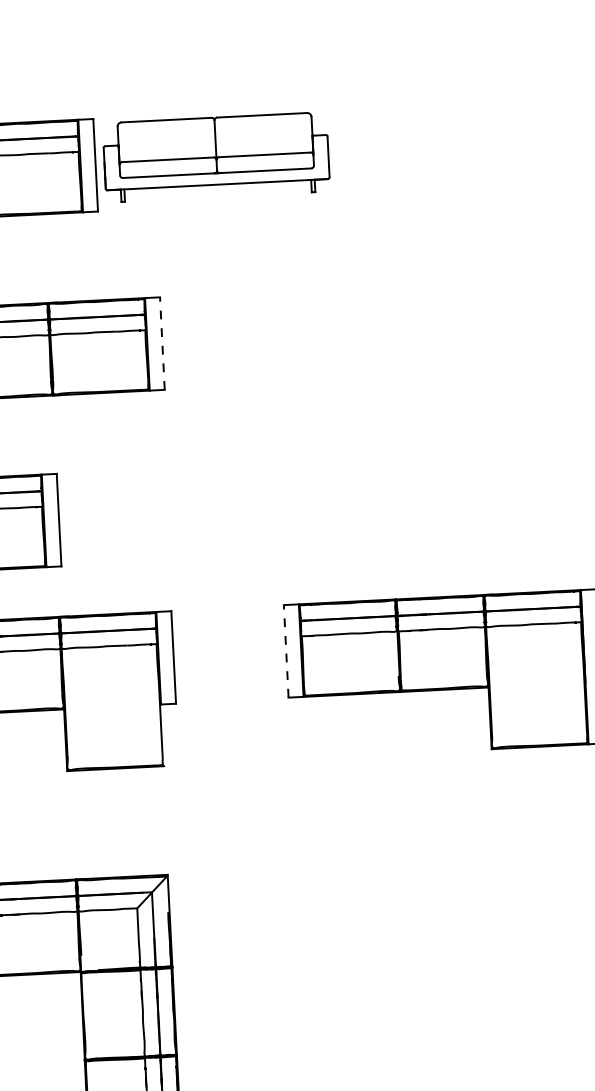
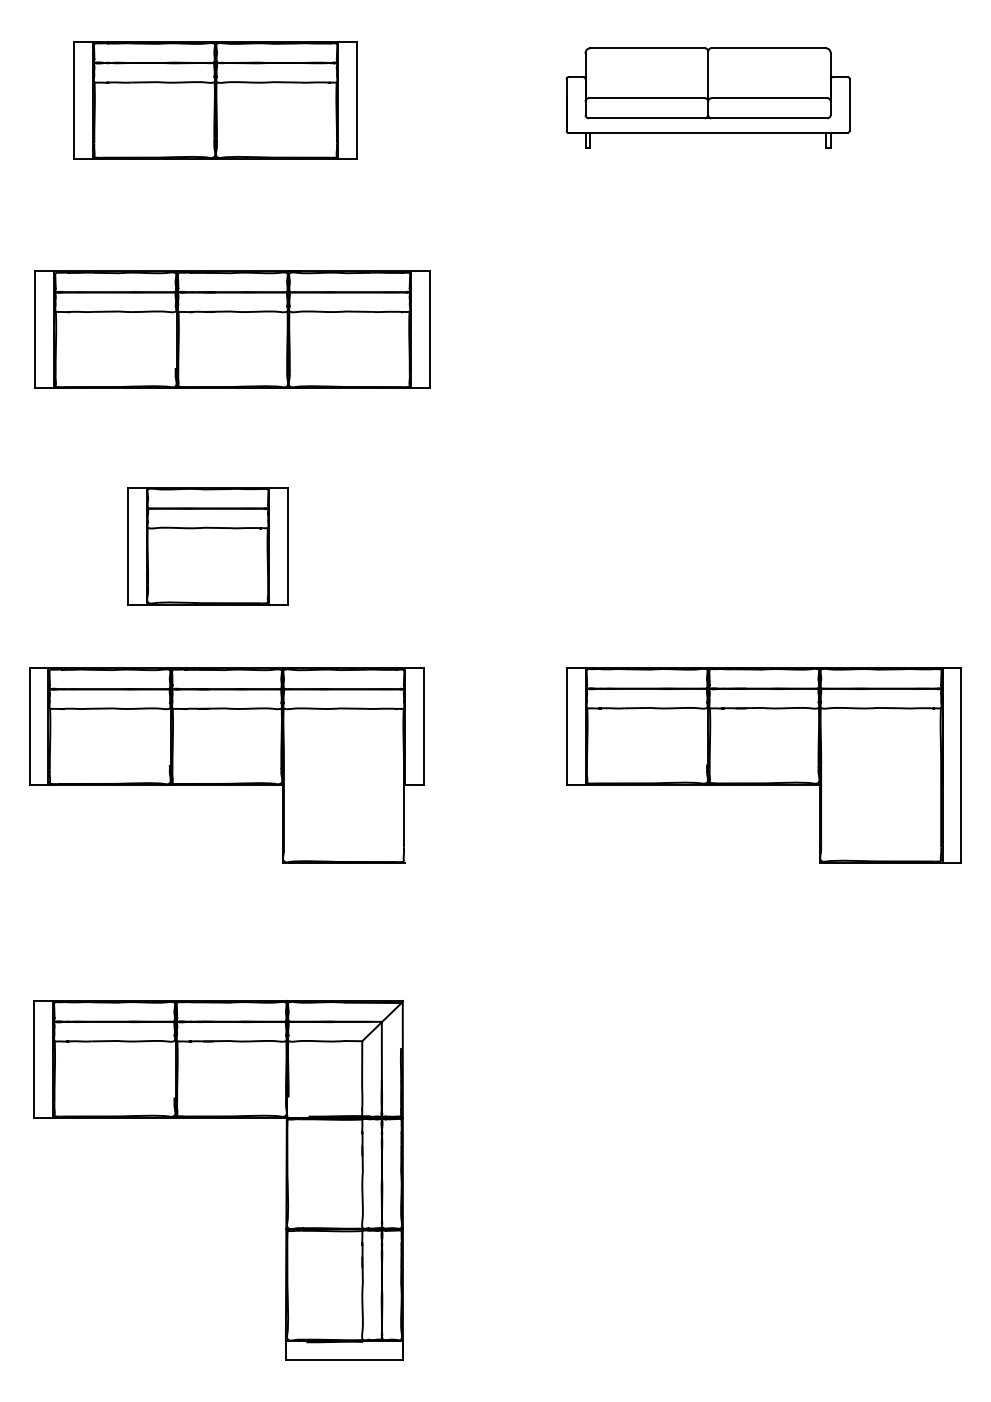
part: (215, 156) -> (707, 97), moved
line: (162, 343) -> (430, 329), dashed -> solid
line: (286, 651) -> (566, 726), dashed -> solid

